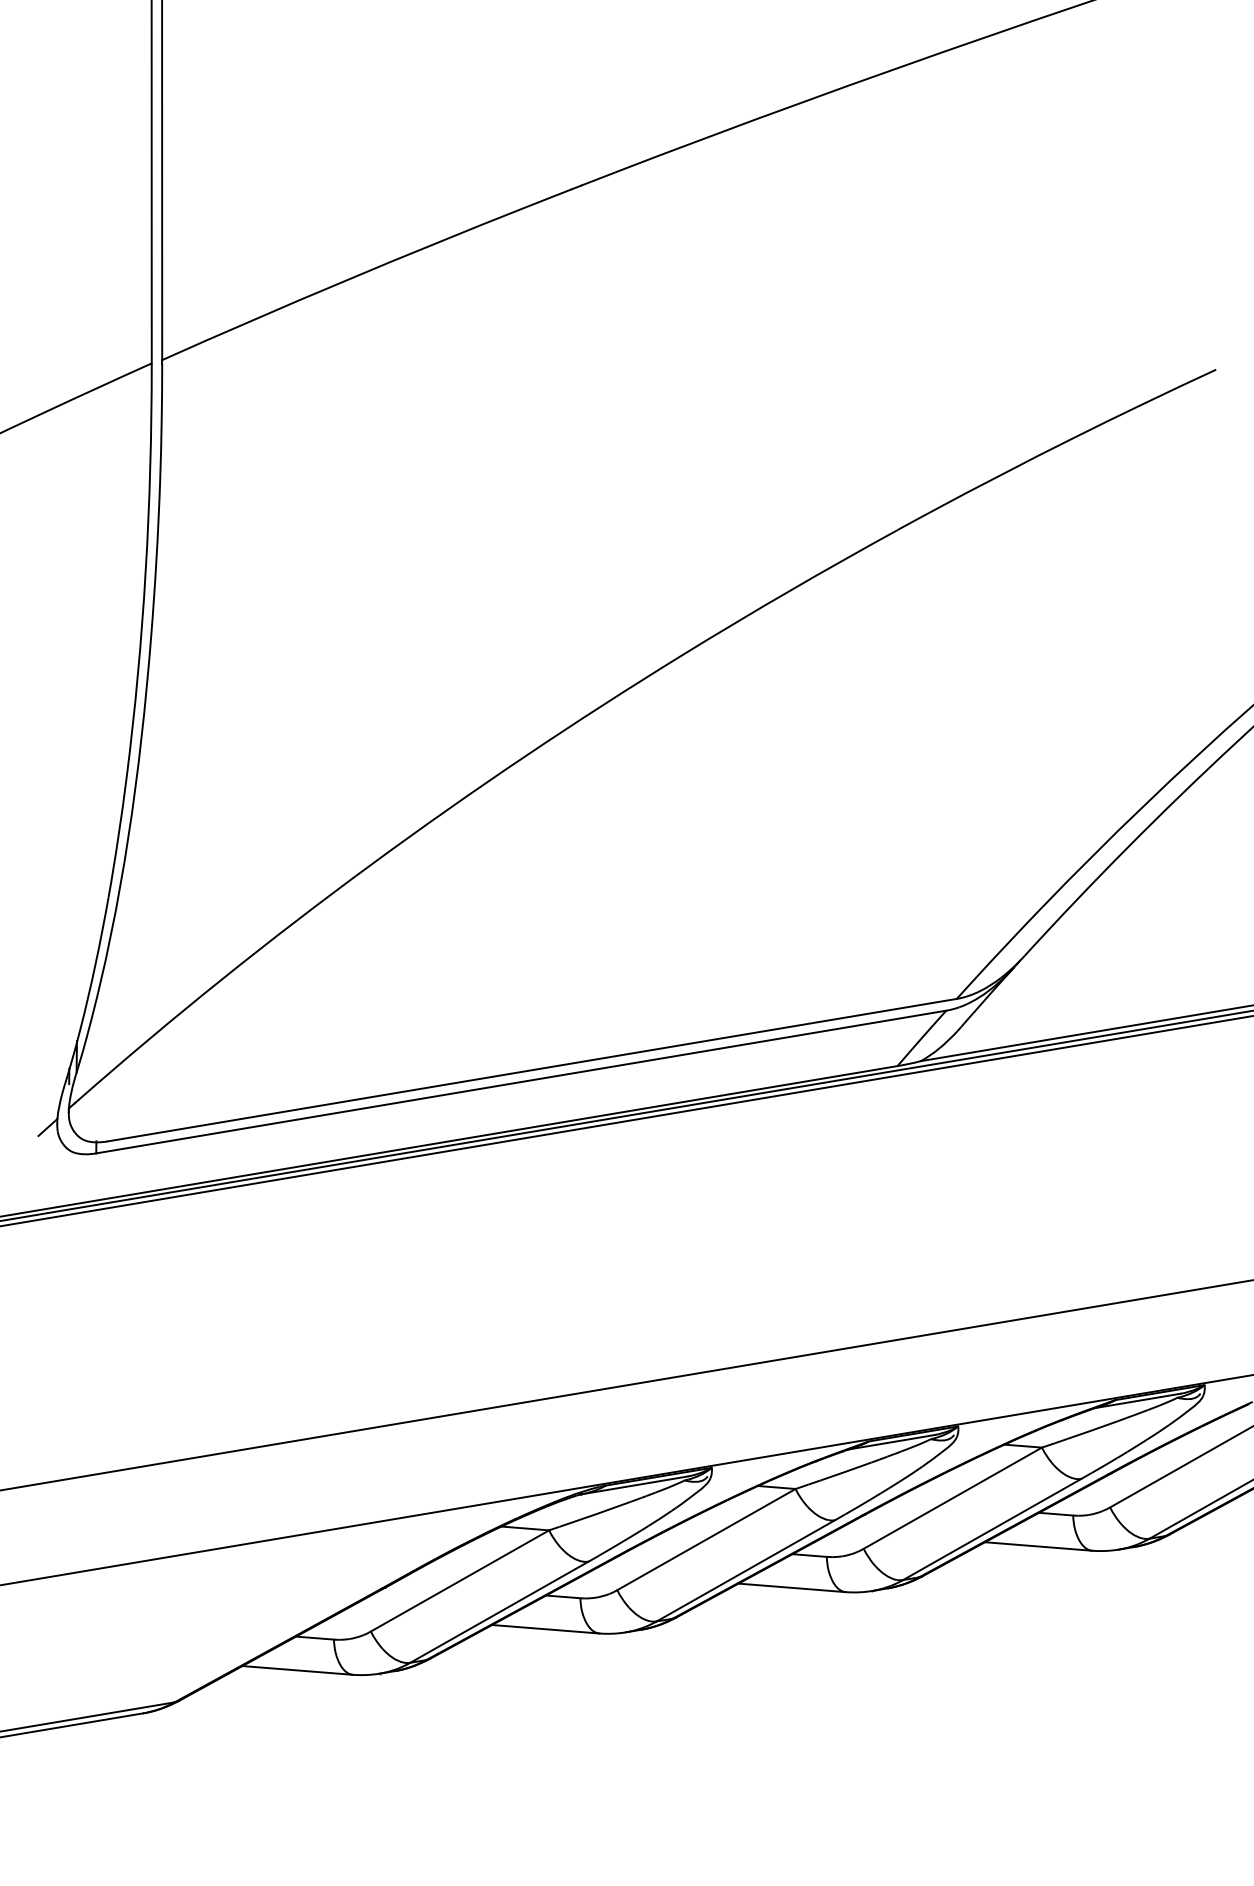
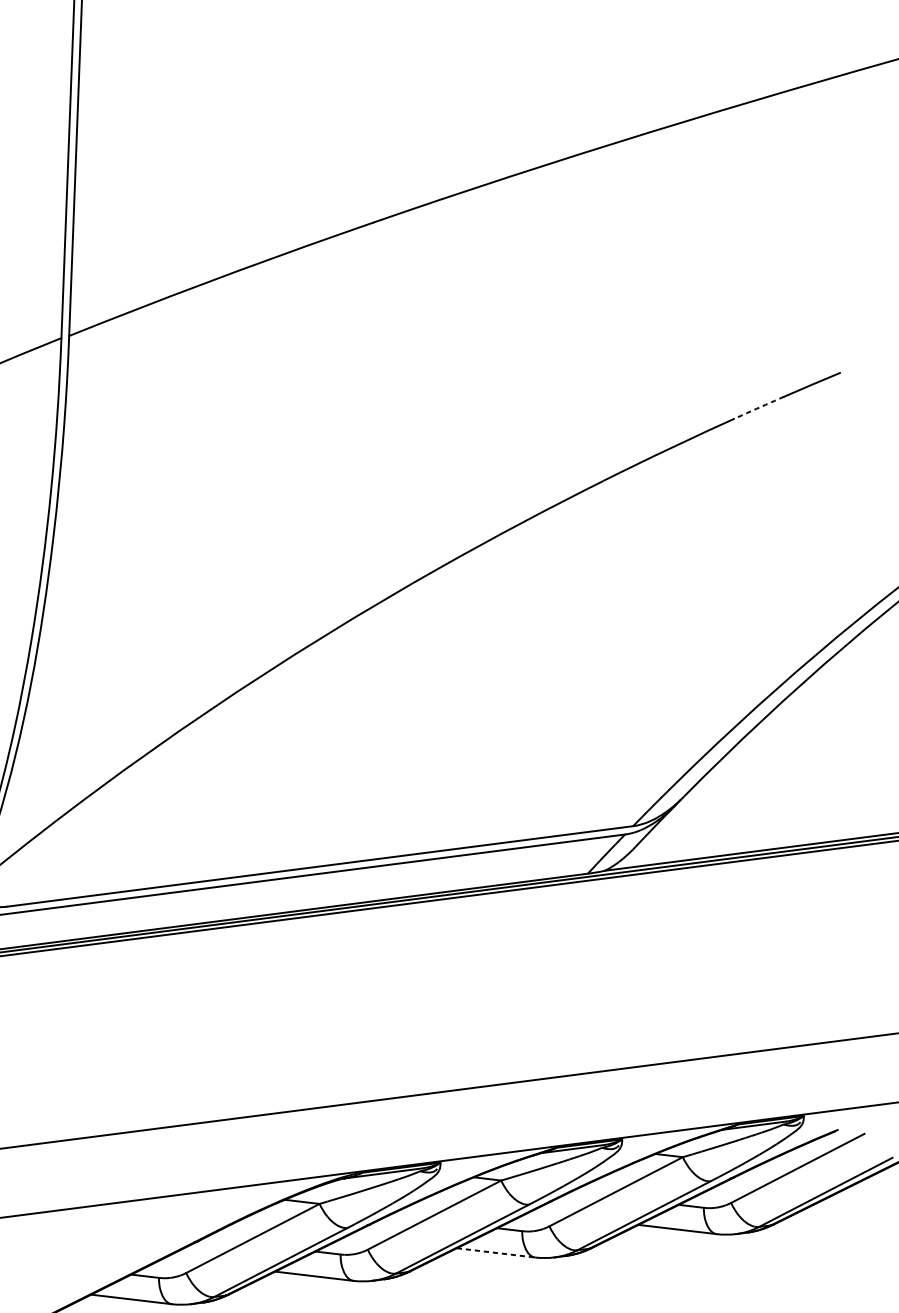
arc: (1107, 421) -> (759, 407), solid -> dashed
line: (792, 1587) -> (496, 1252), solid -> dashed

